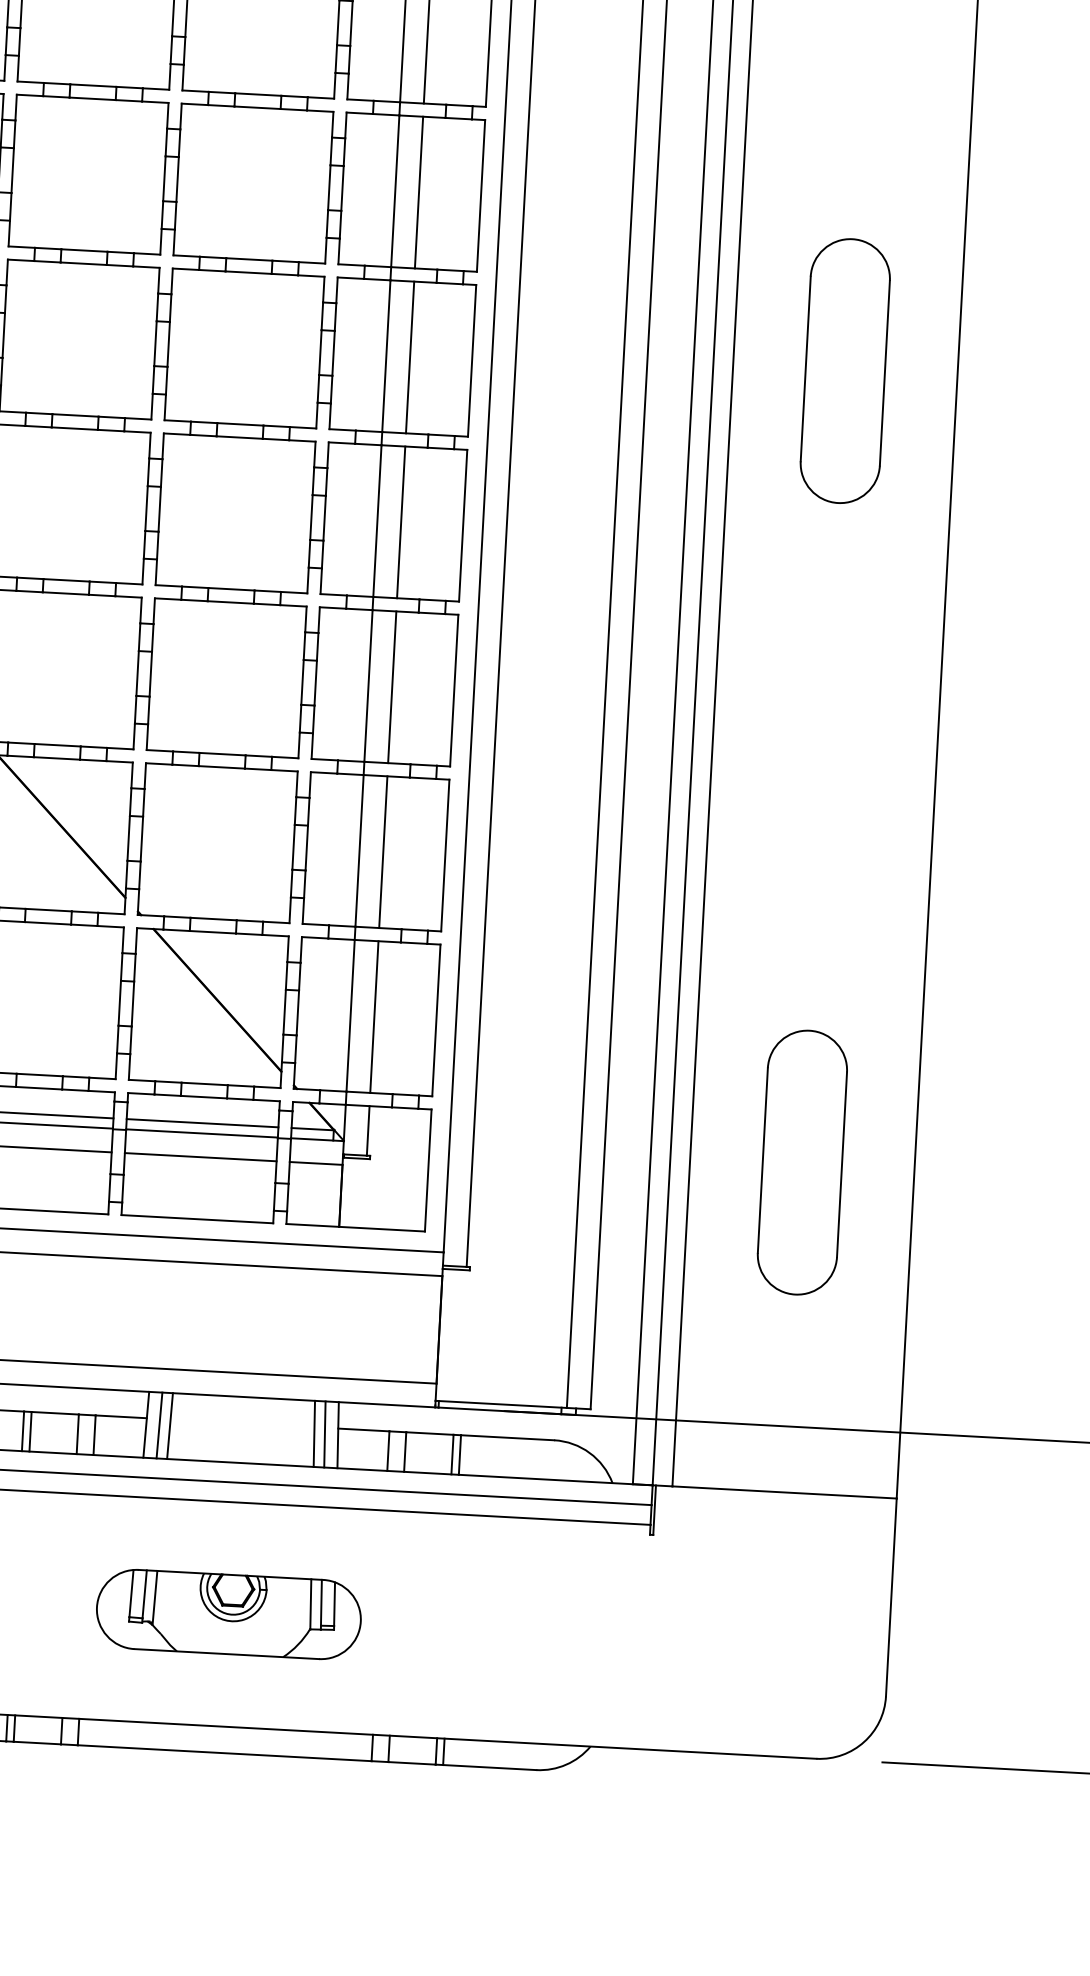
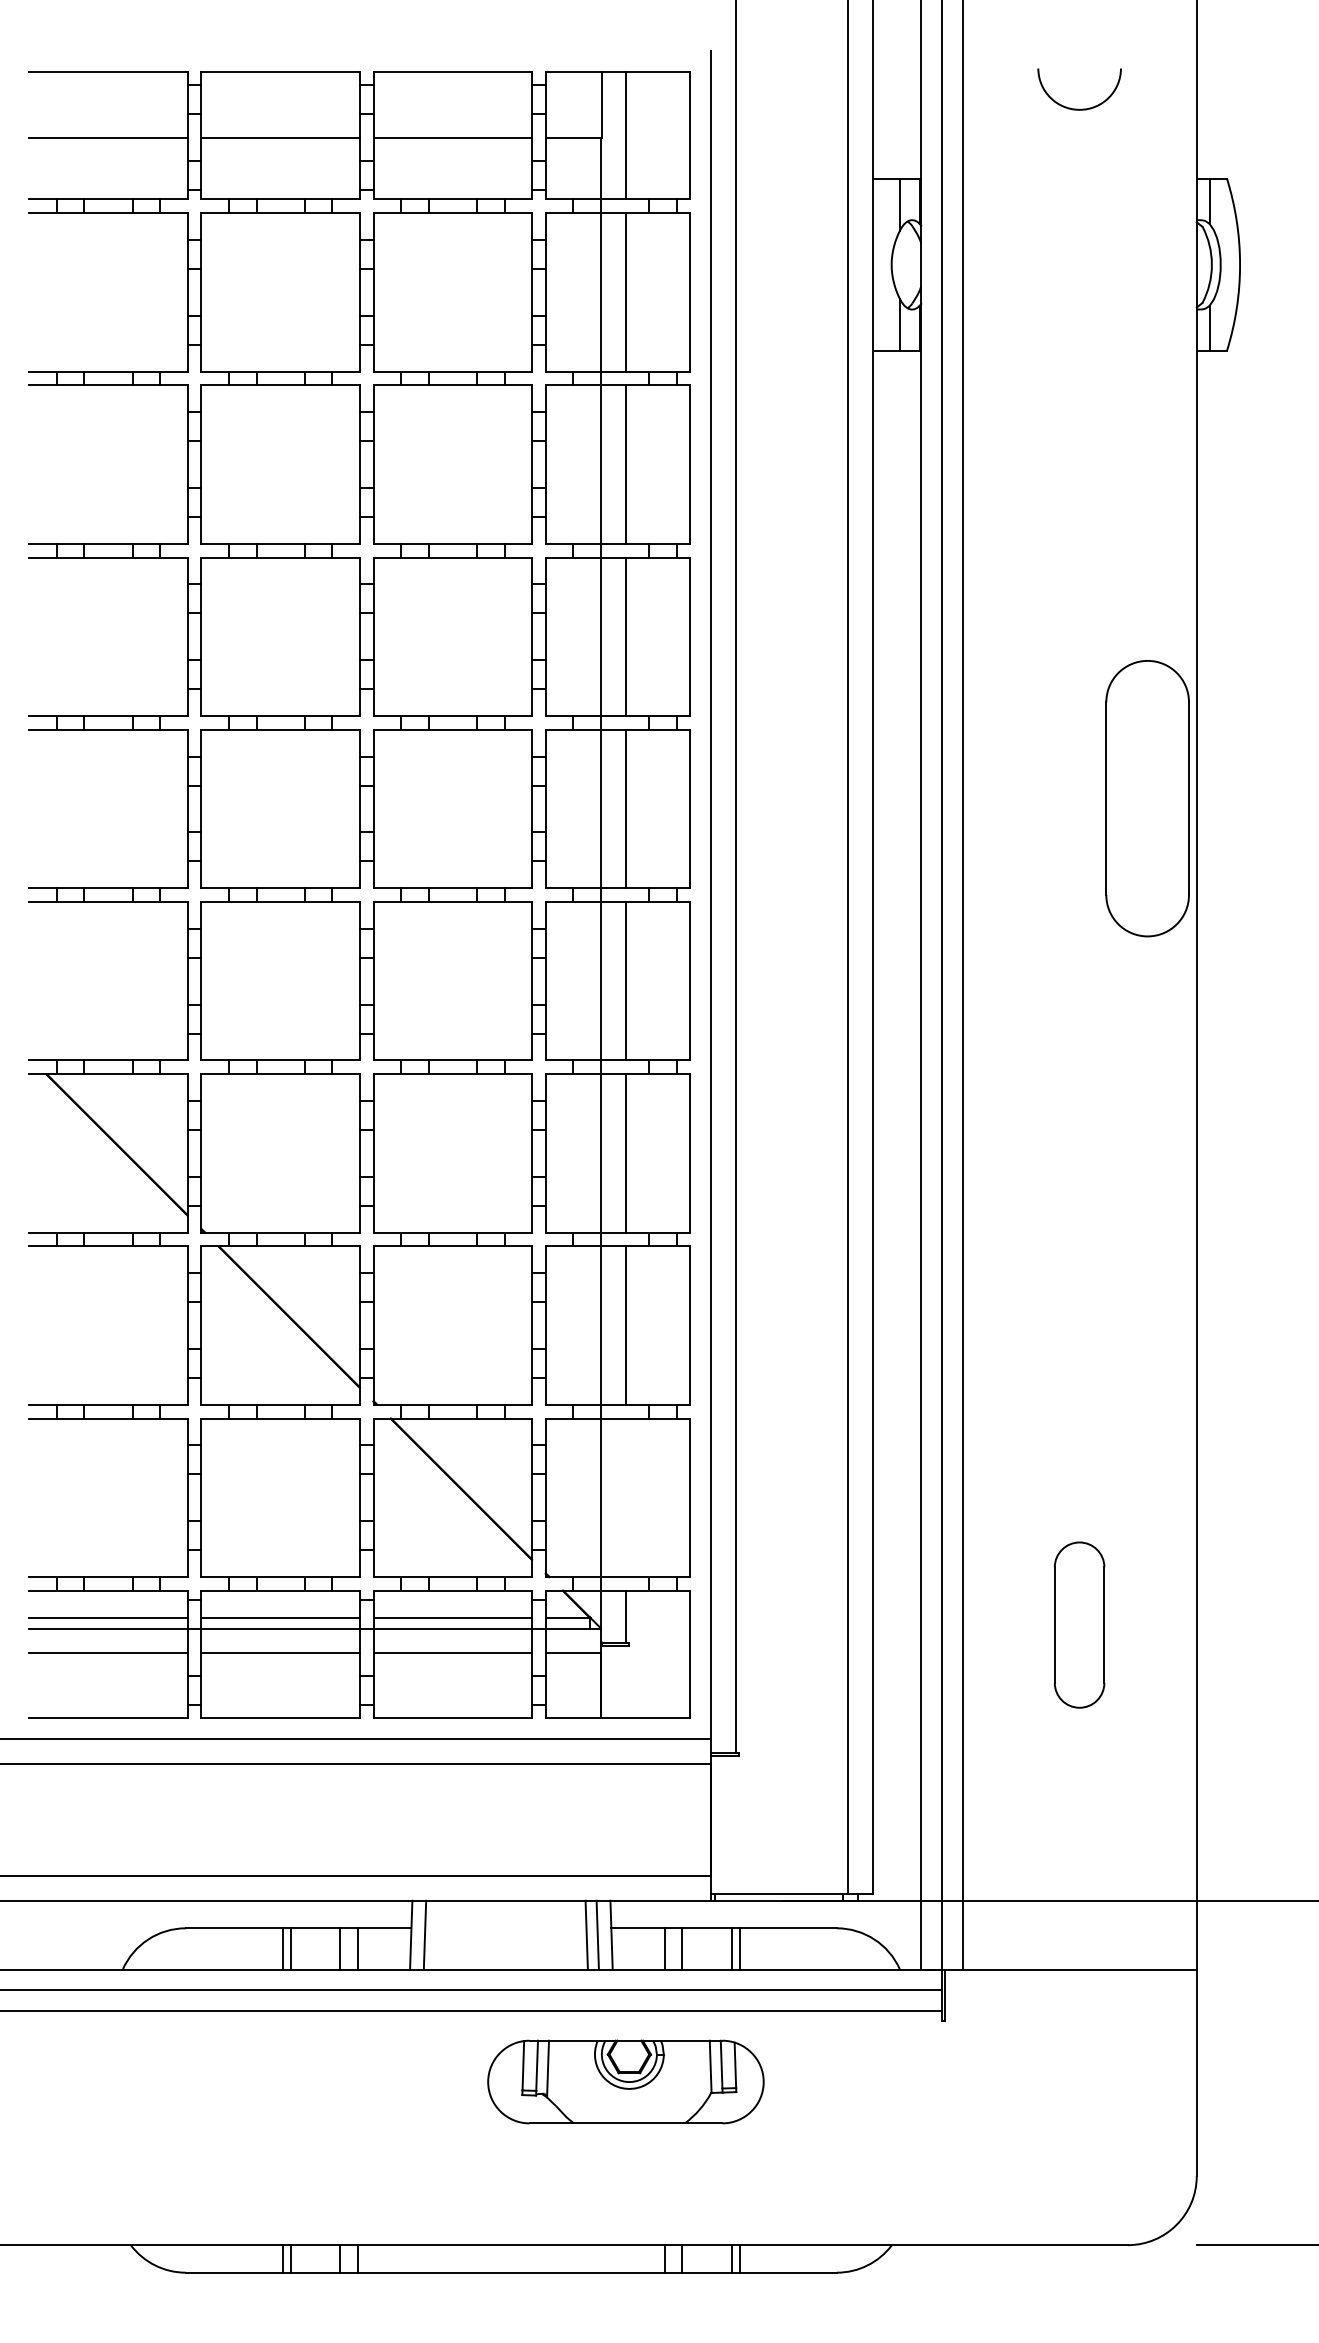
part: (845, 370) -> (1147, 798), moved
line: (374, 1016) -> (625, 1497), removed
part: (802, 1161) -> (1079, 1624), size x0.6
line: (169, 1425) -> (435, 1934), removed
part: (228, 1613) -> (625, 2081), moved

